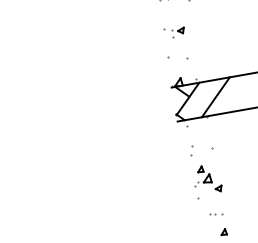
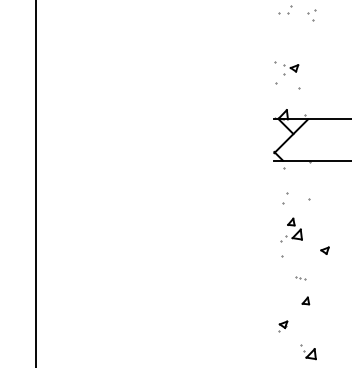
part: (174, 32) -> (286, 68), moved
line: (215, 96) -> (324, 139), removed
part: (218, 188) -> (324, 250), moved
part: (216, 214) -> (300, 278), size x0.7

